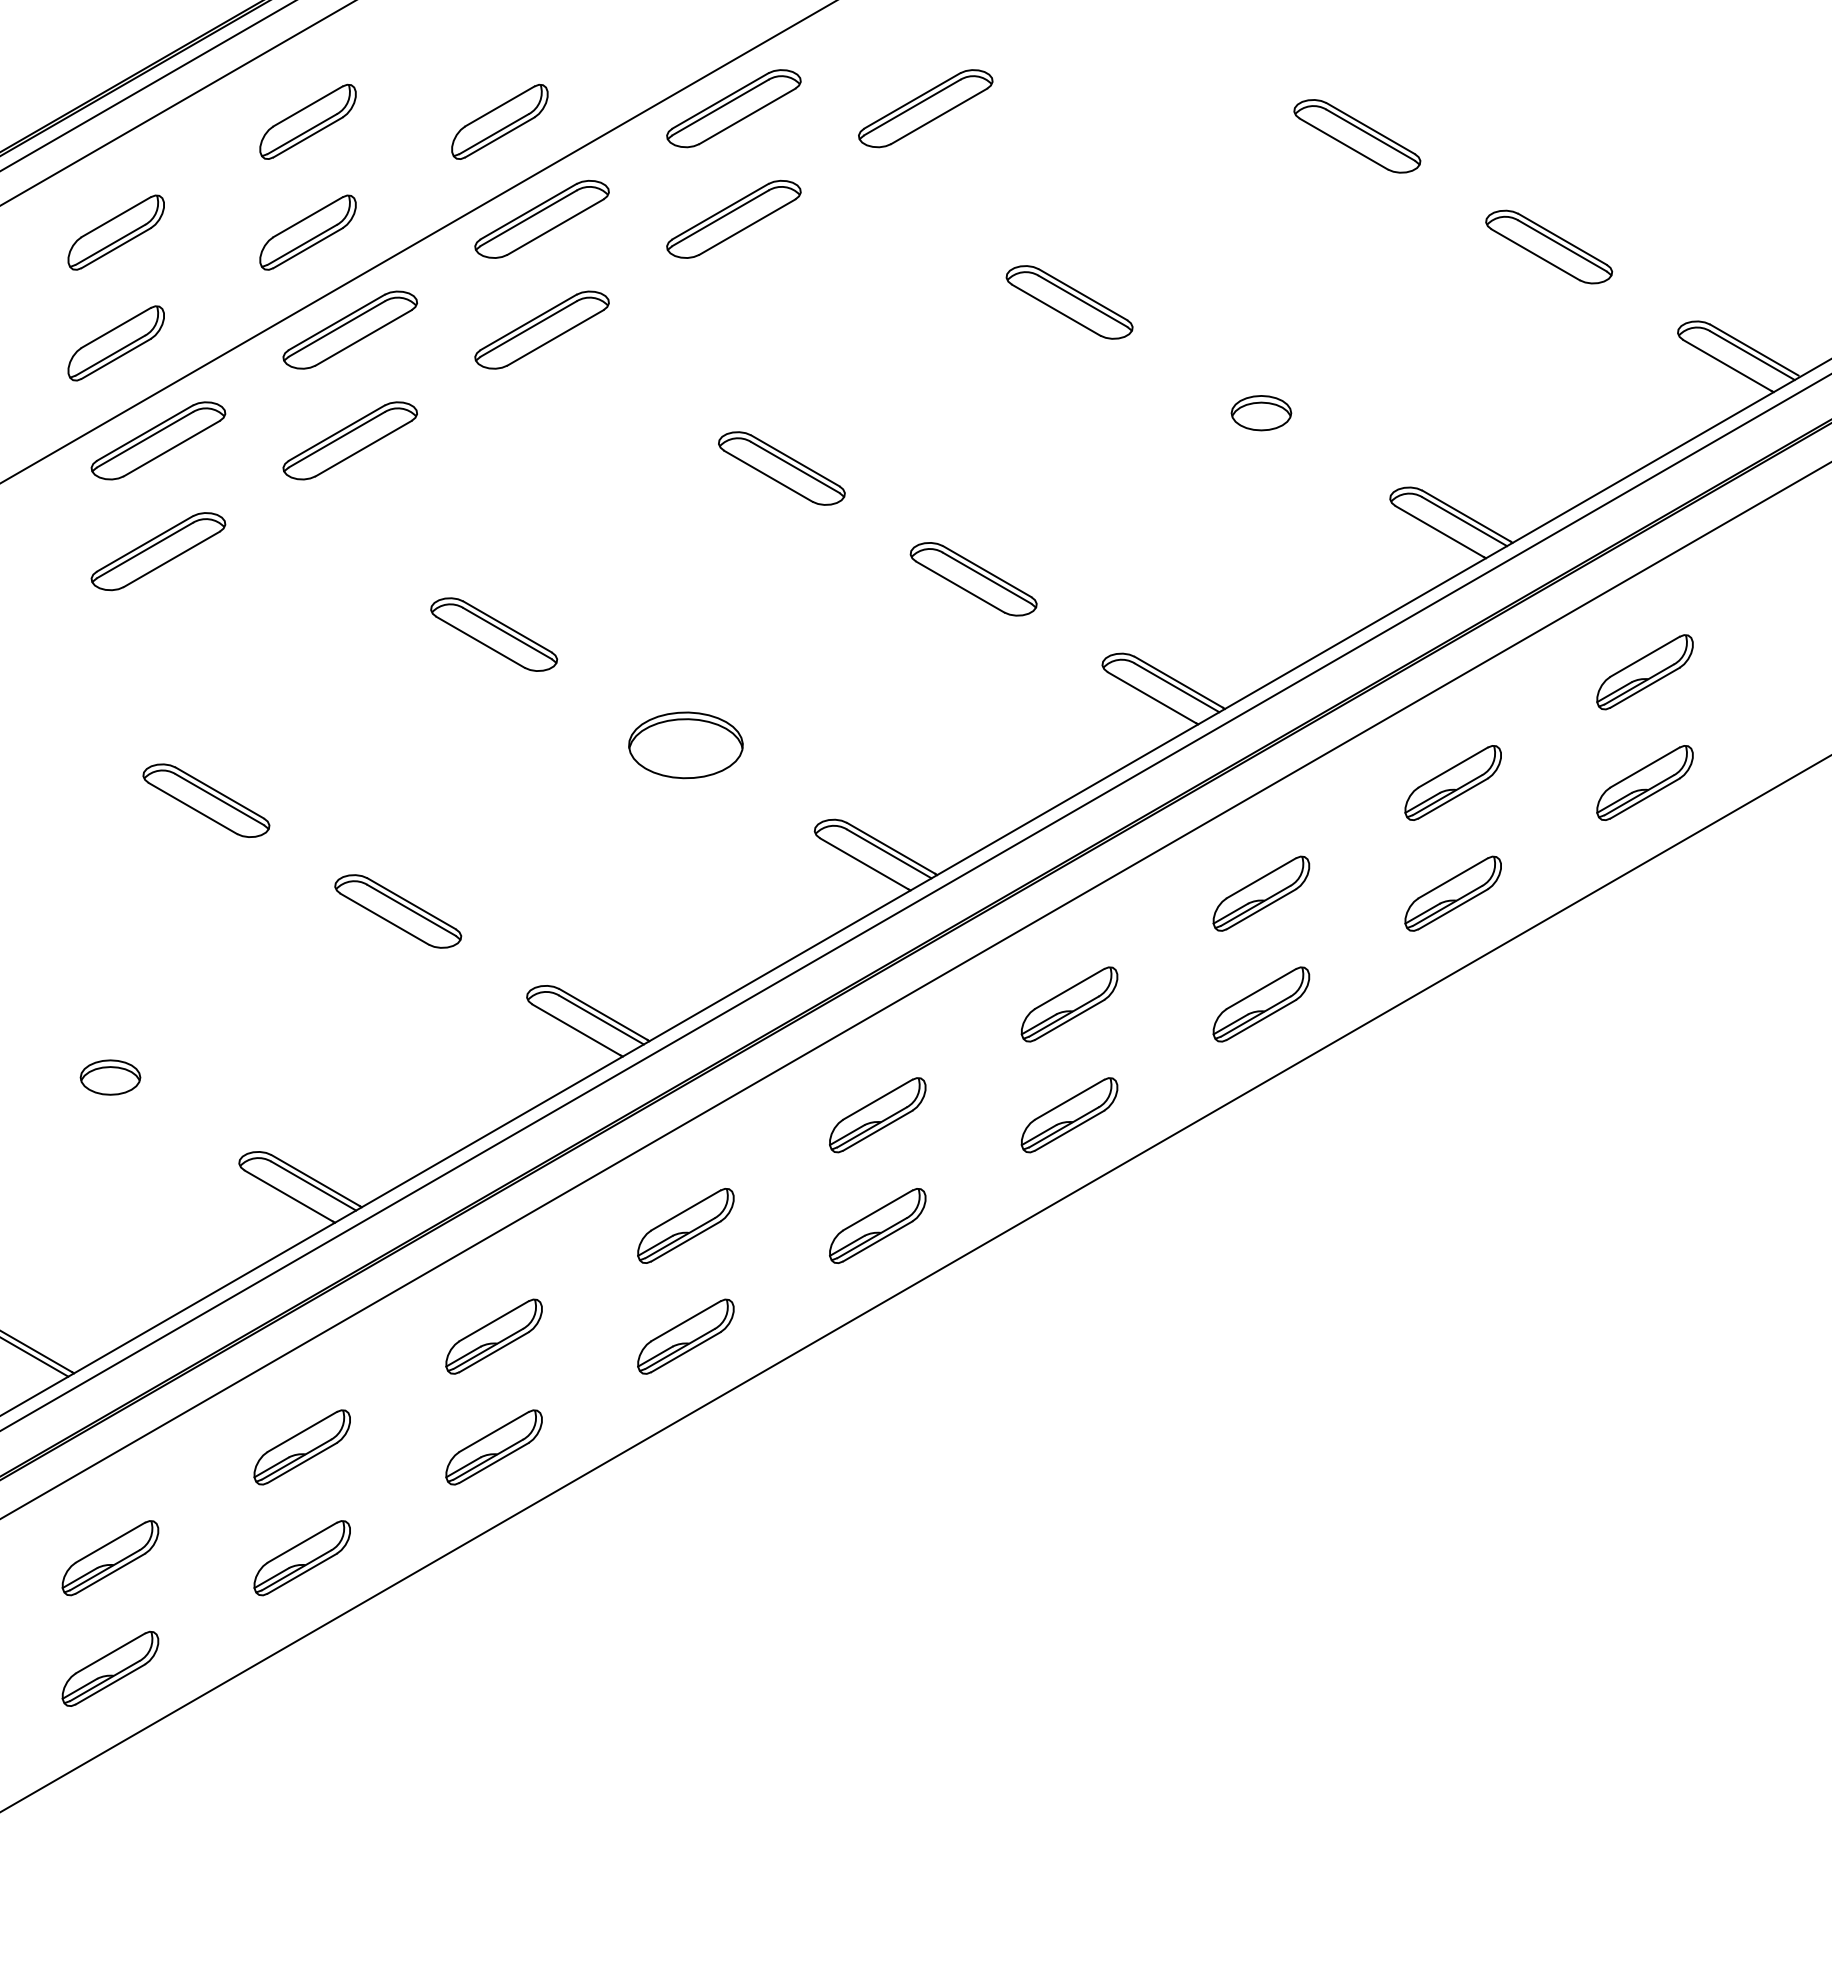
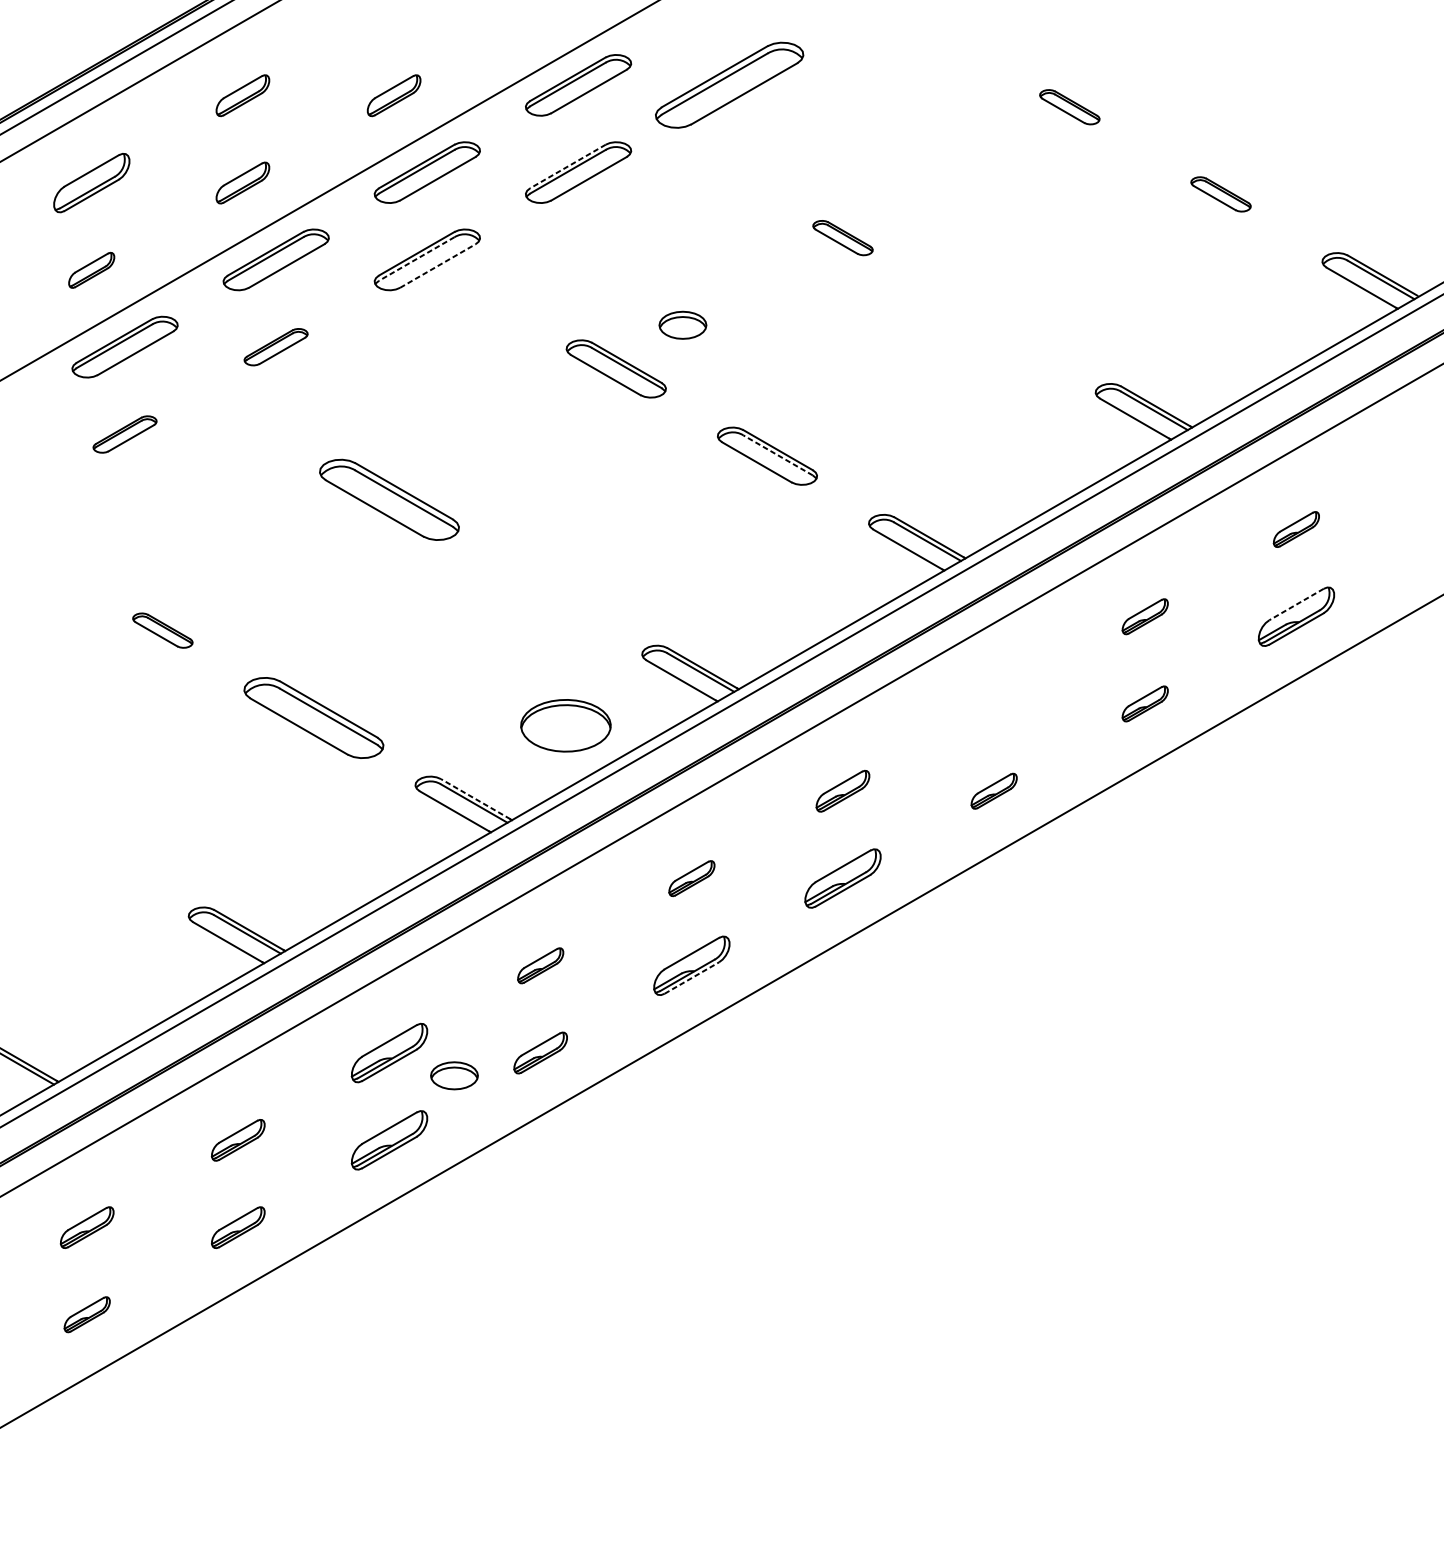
part: (925, 108) -> (729, 85), size x1.4
part: (307, 121) -> (242, 95), size x0.7
part: (499, 121) -> (393, 95), size x0.7
part: (1357, 136) -> (1069, 107), size x0.6
line: (720, 211) -> (567, 166), solid -> dashed
part: (307, 232) -> (242, 182), size x0.7
part: (1549, 246) -> (1221, 193), size x0.6
part: (1069, 302) -> (842, 238), size x0.6
line: (528, 329) -> (416, 259), solid -> dashed
line: (555, 337) -> (437, 265), solid -> dashed
part: (115, 343) -> (91, 270), size x0.6
part: (1261, 413) -> (682, 325), moved
part: (349, 440) -> (275, 346), size x0.6
part: (158, 551) -> (125, 434), size x0.6
line: (987, 578) -> (778, 455), solid -> dashed
part: (494, 634) -> (389, 499), size x1.4
part: (1644, 672) -> (1296, 529), size x0.6
part: (685, 745) -> (565, 725), moved
line: (1645, 767) -> (1296, 604), solid -> dashed
part: (1452, 782) -> (1144, 616), size x0.6
part: (206, 800) -> (162, 630), size x0.6
part: (1261, 893) -> (994, 703), removed
part: (1452, 893) -> (1144, 703), size x0.6
part: (398, 911) -> (314, 718), size x1.4
part: (1069, 1004) -> (842, 791), size x0.7
part: (1261, 1004) -> (994, 791), size x0.6
line: (603, 1014) -> (475, 799), solid -> dashed
part: (110, 1077) -> (454, 1075), moved
part: (877, 1115) -> (691, 878), size x0.6
part: (685, 1225) -> (540, 965), size x0.6
line: (877, 1241) -> (691, 978), solid -> dashed
part: (685, 1336) -> (540, 1052), size x0.7
part: (301, 1447) -> (237, 1140), size x0.7
part: (110, 1558) -> (87, 1227), size x0.7
part: (301, 1558) -> (237, 1227), size x0.7
part: (110, 1668) -> (87, 1314), size x0.6

